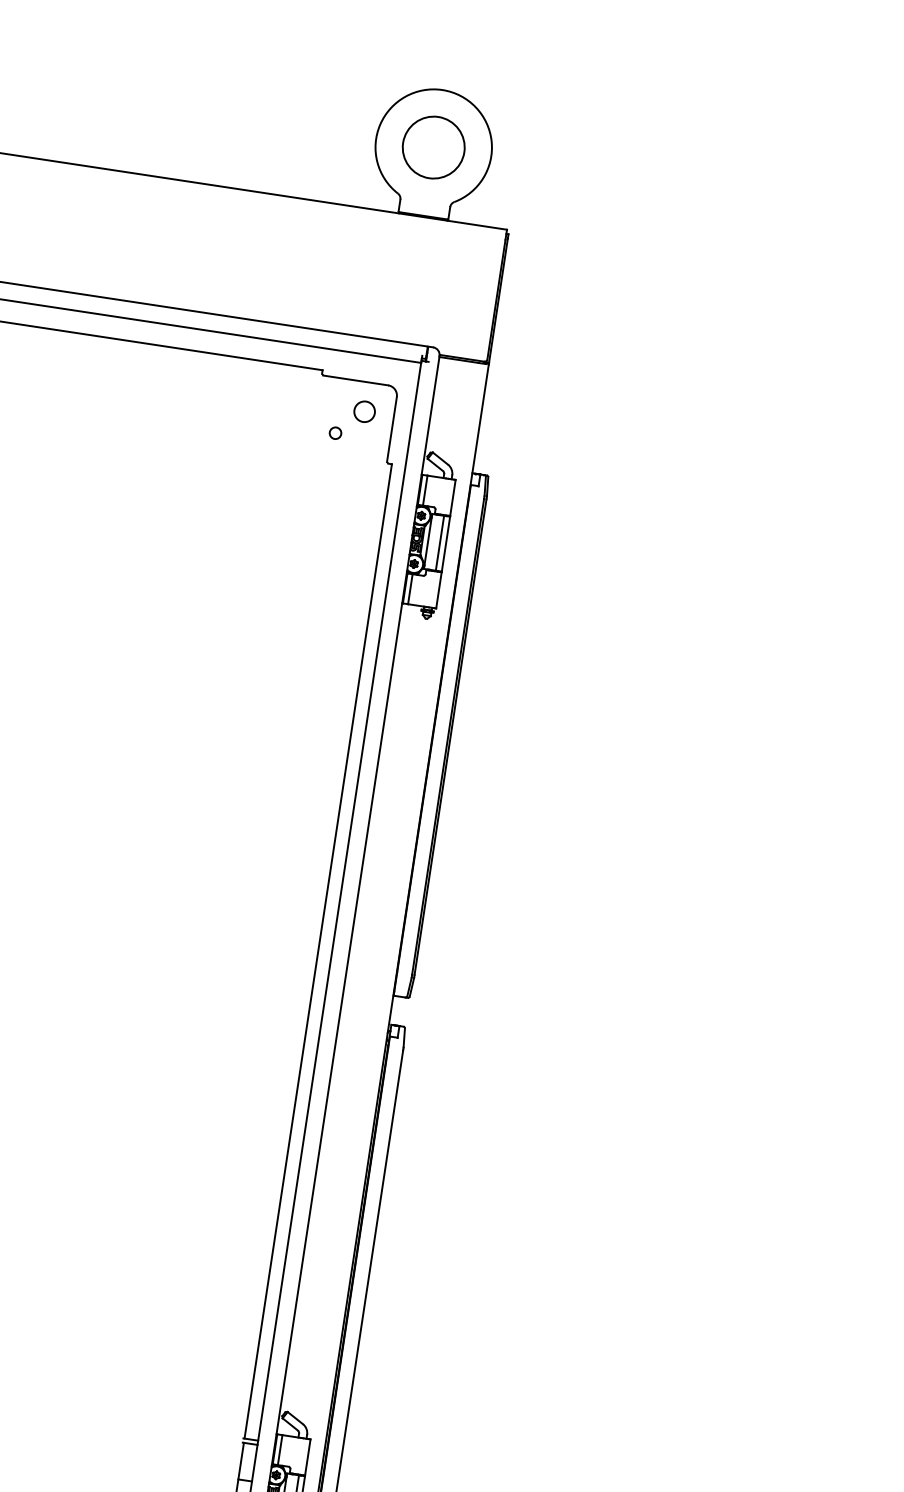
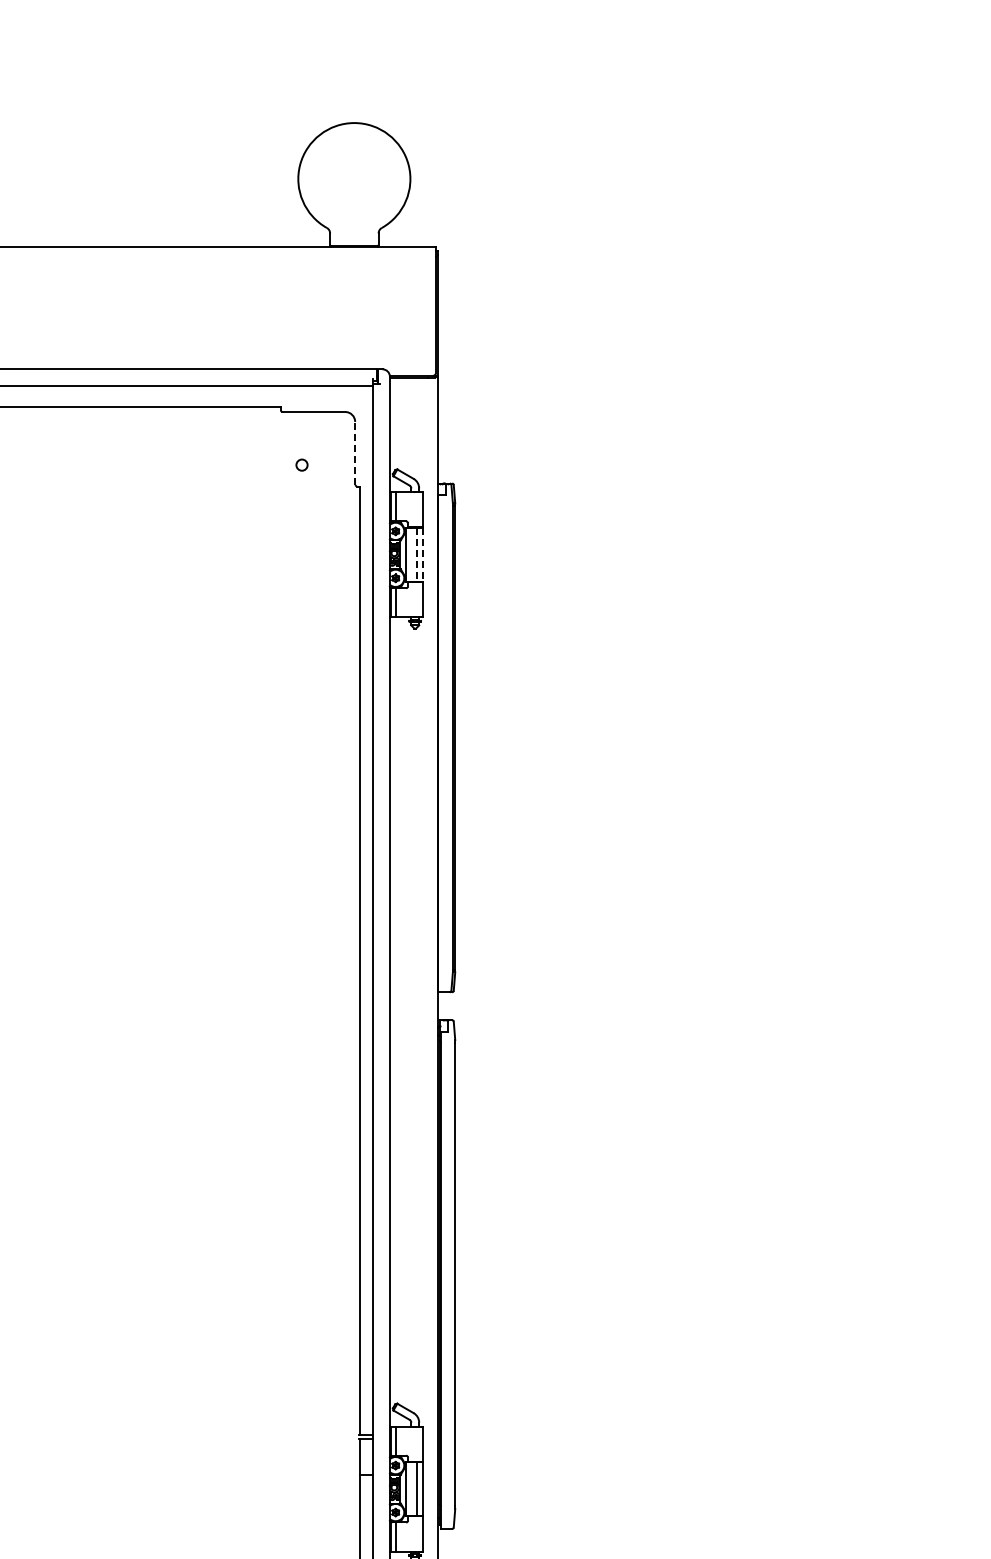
circle: (433, 147) -> (354, 178), removed
circle: (364, 411) -> (326, 440), removed
line: (392, 429) -> (355, 453), solid -> dashed
line: (440, 542) -> (417, 554), solid -> dashed
line: (446, 543) -> (423, 554), solid -> dashed

